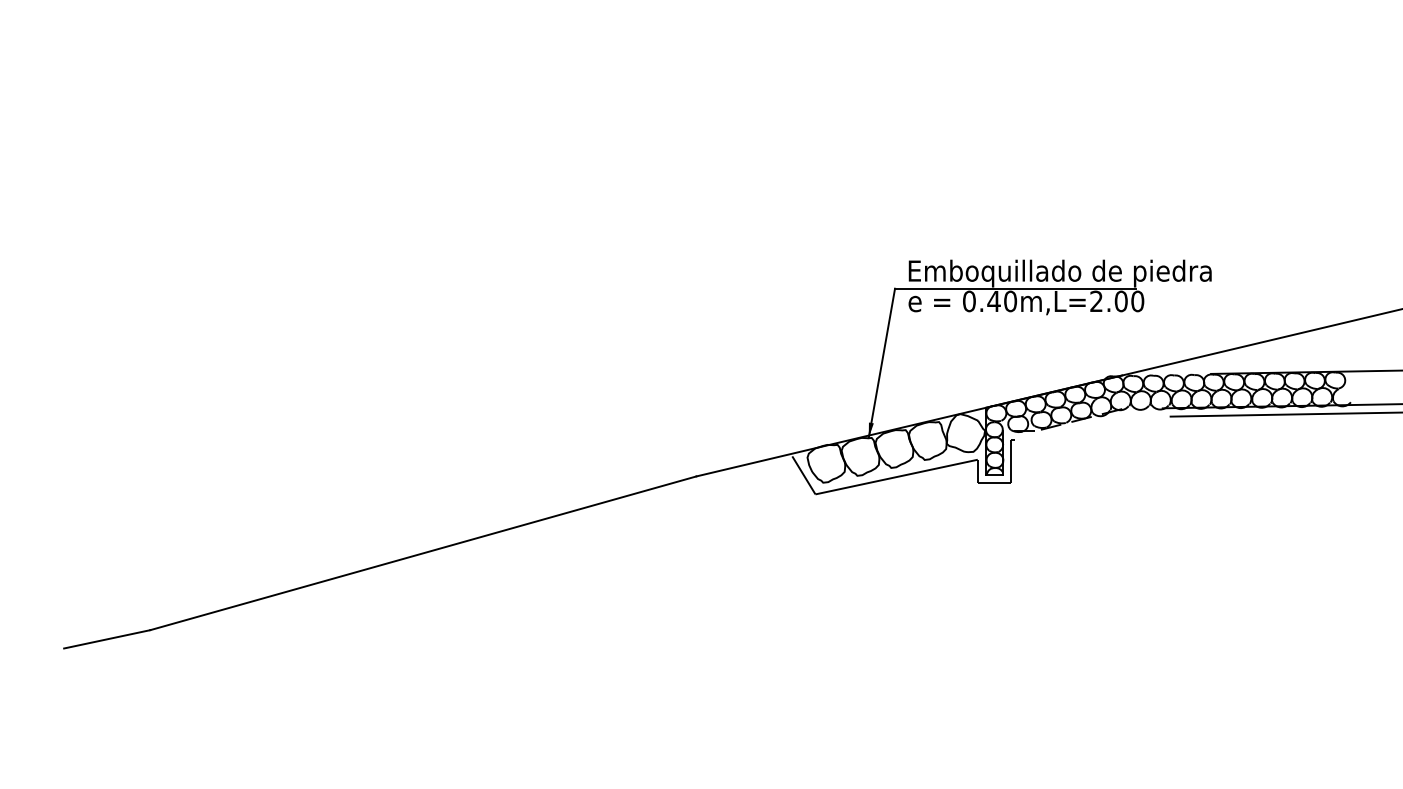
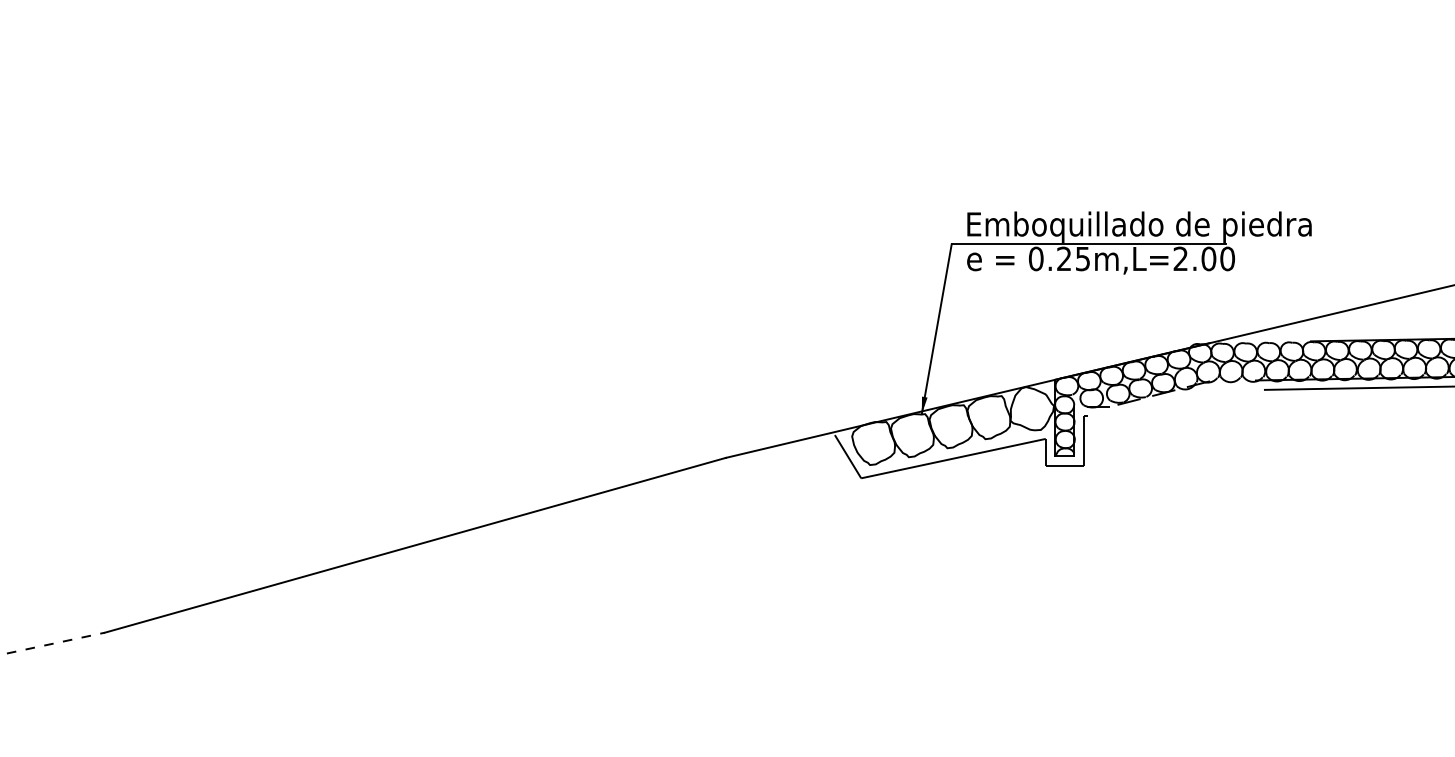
text: (1002, 301) -> (1073, 259), 0.40m,L=2.00 -> 0.25m,L=2.00
line: (107, 639) -> (56, 643), solid -> dashed

